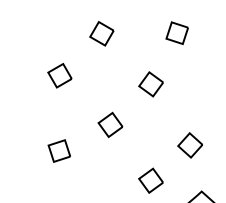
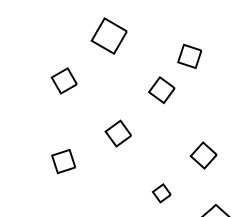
part: (177, 32) -> (189, 55), moved
part: (101, 33) -> (108, 35), size x1.4
part: (150, 180) -> (161, 193), size x0.7

